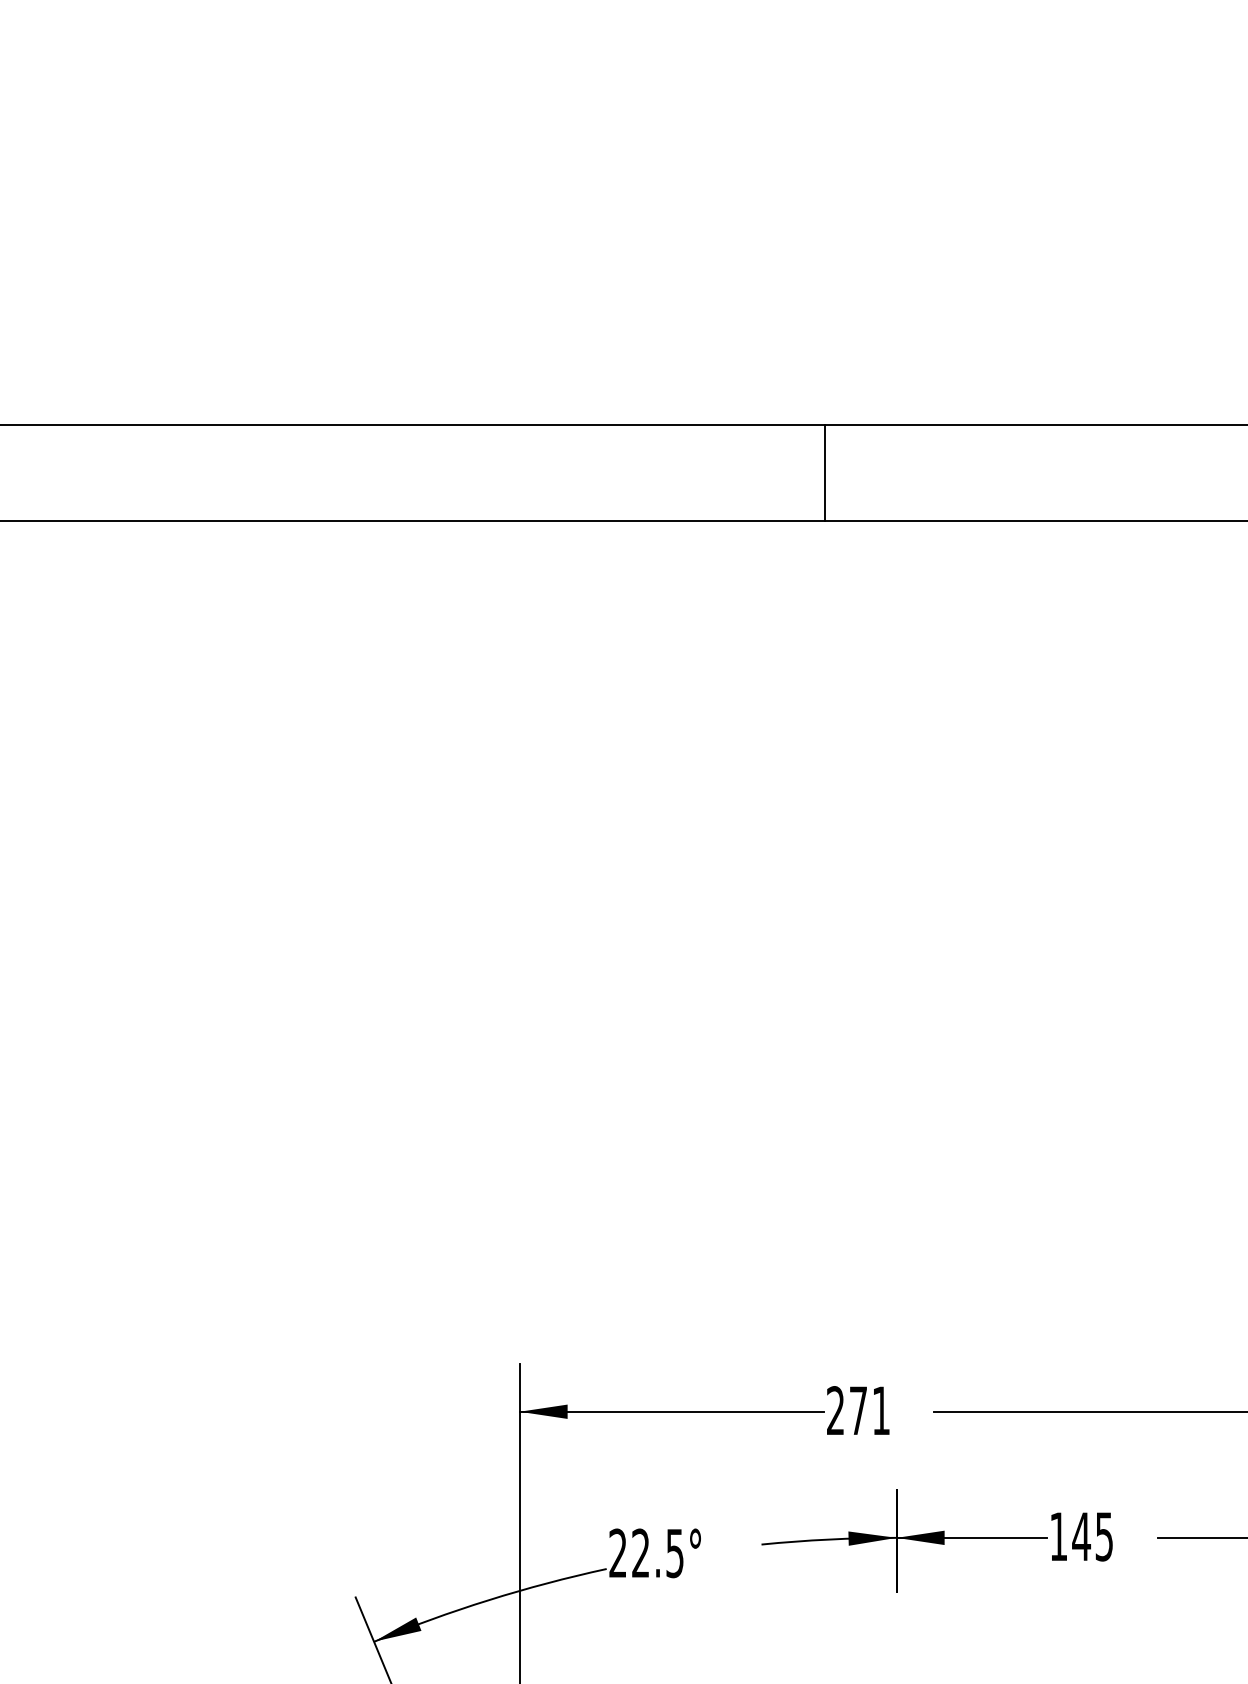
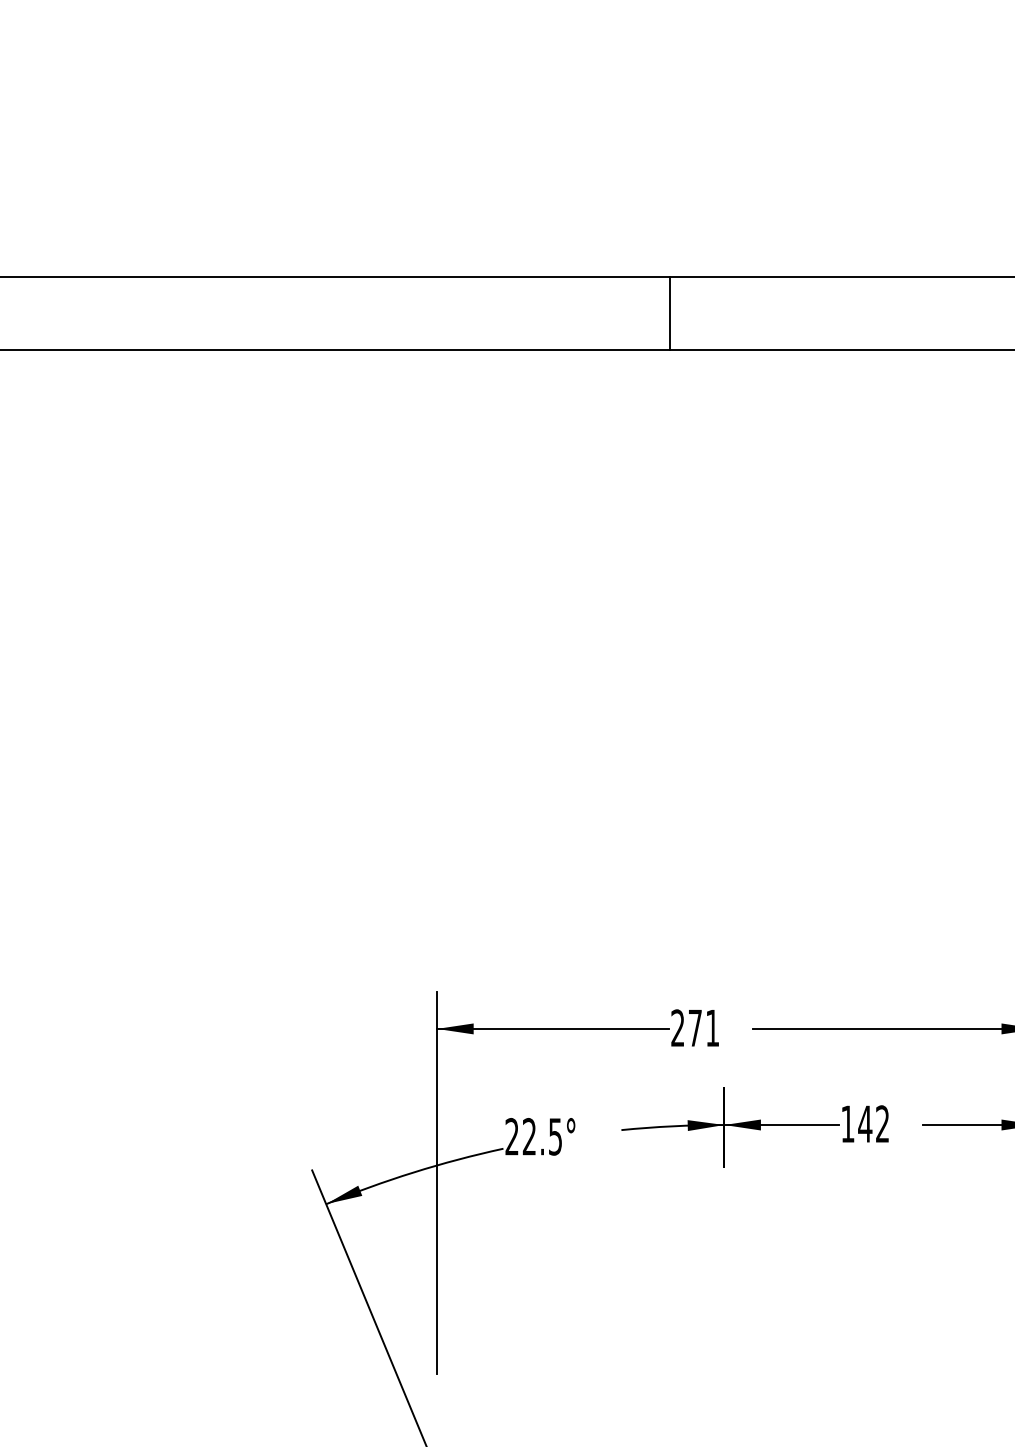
text: (1104, 1537) -> (882, 1124), 145 -> 142

